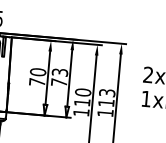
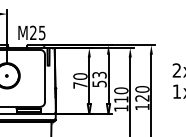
text: (59, 82) -> (99, 83), 73 -> 53
text: (106, 97) -> (142, 93), 113 -> 120

